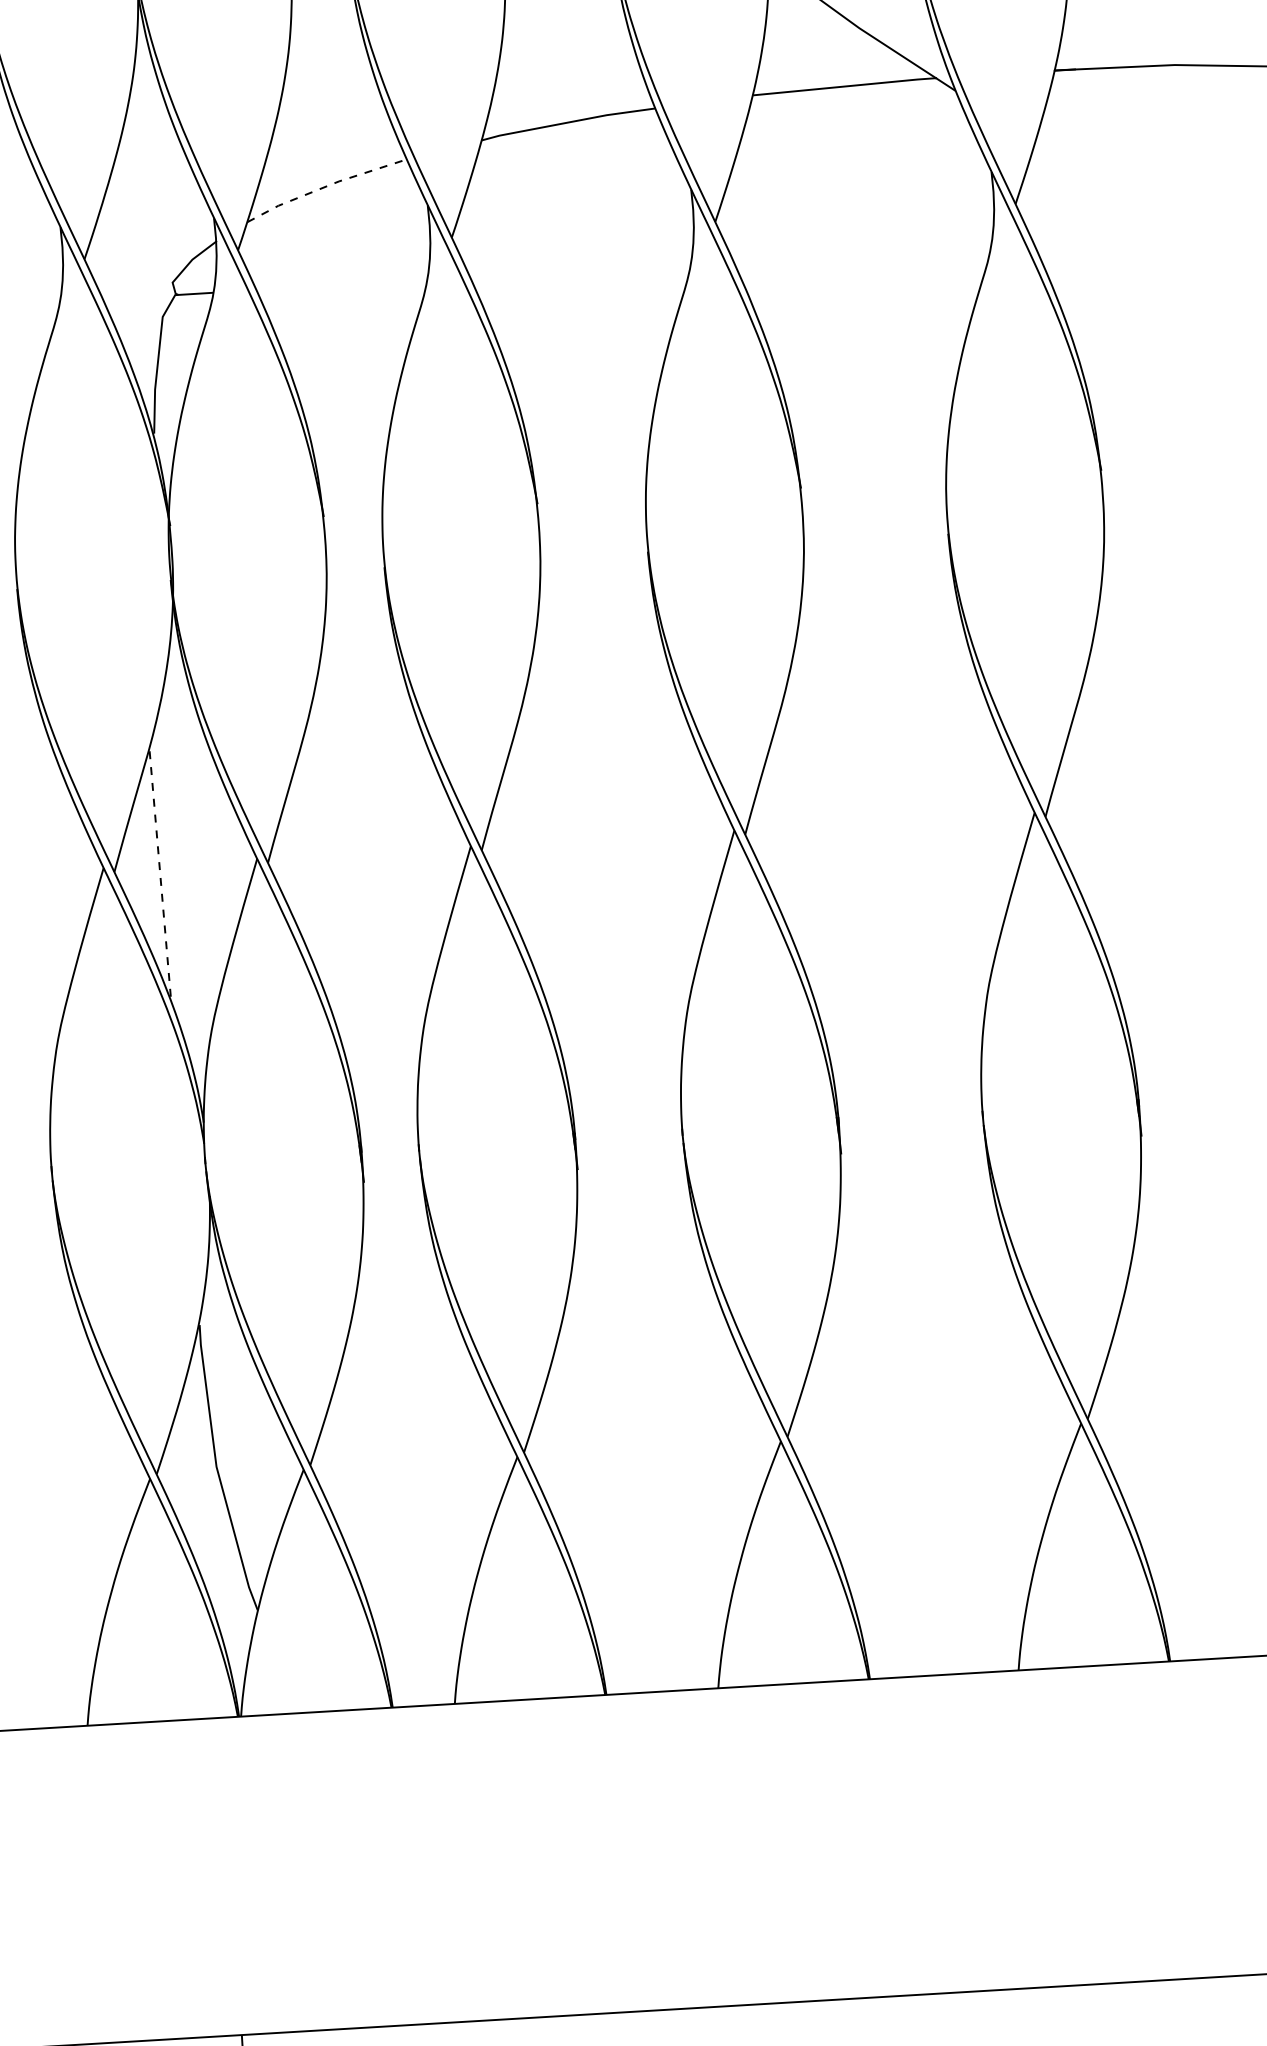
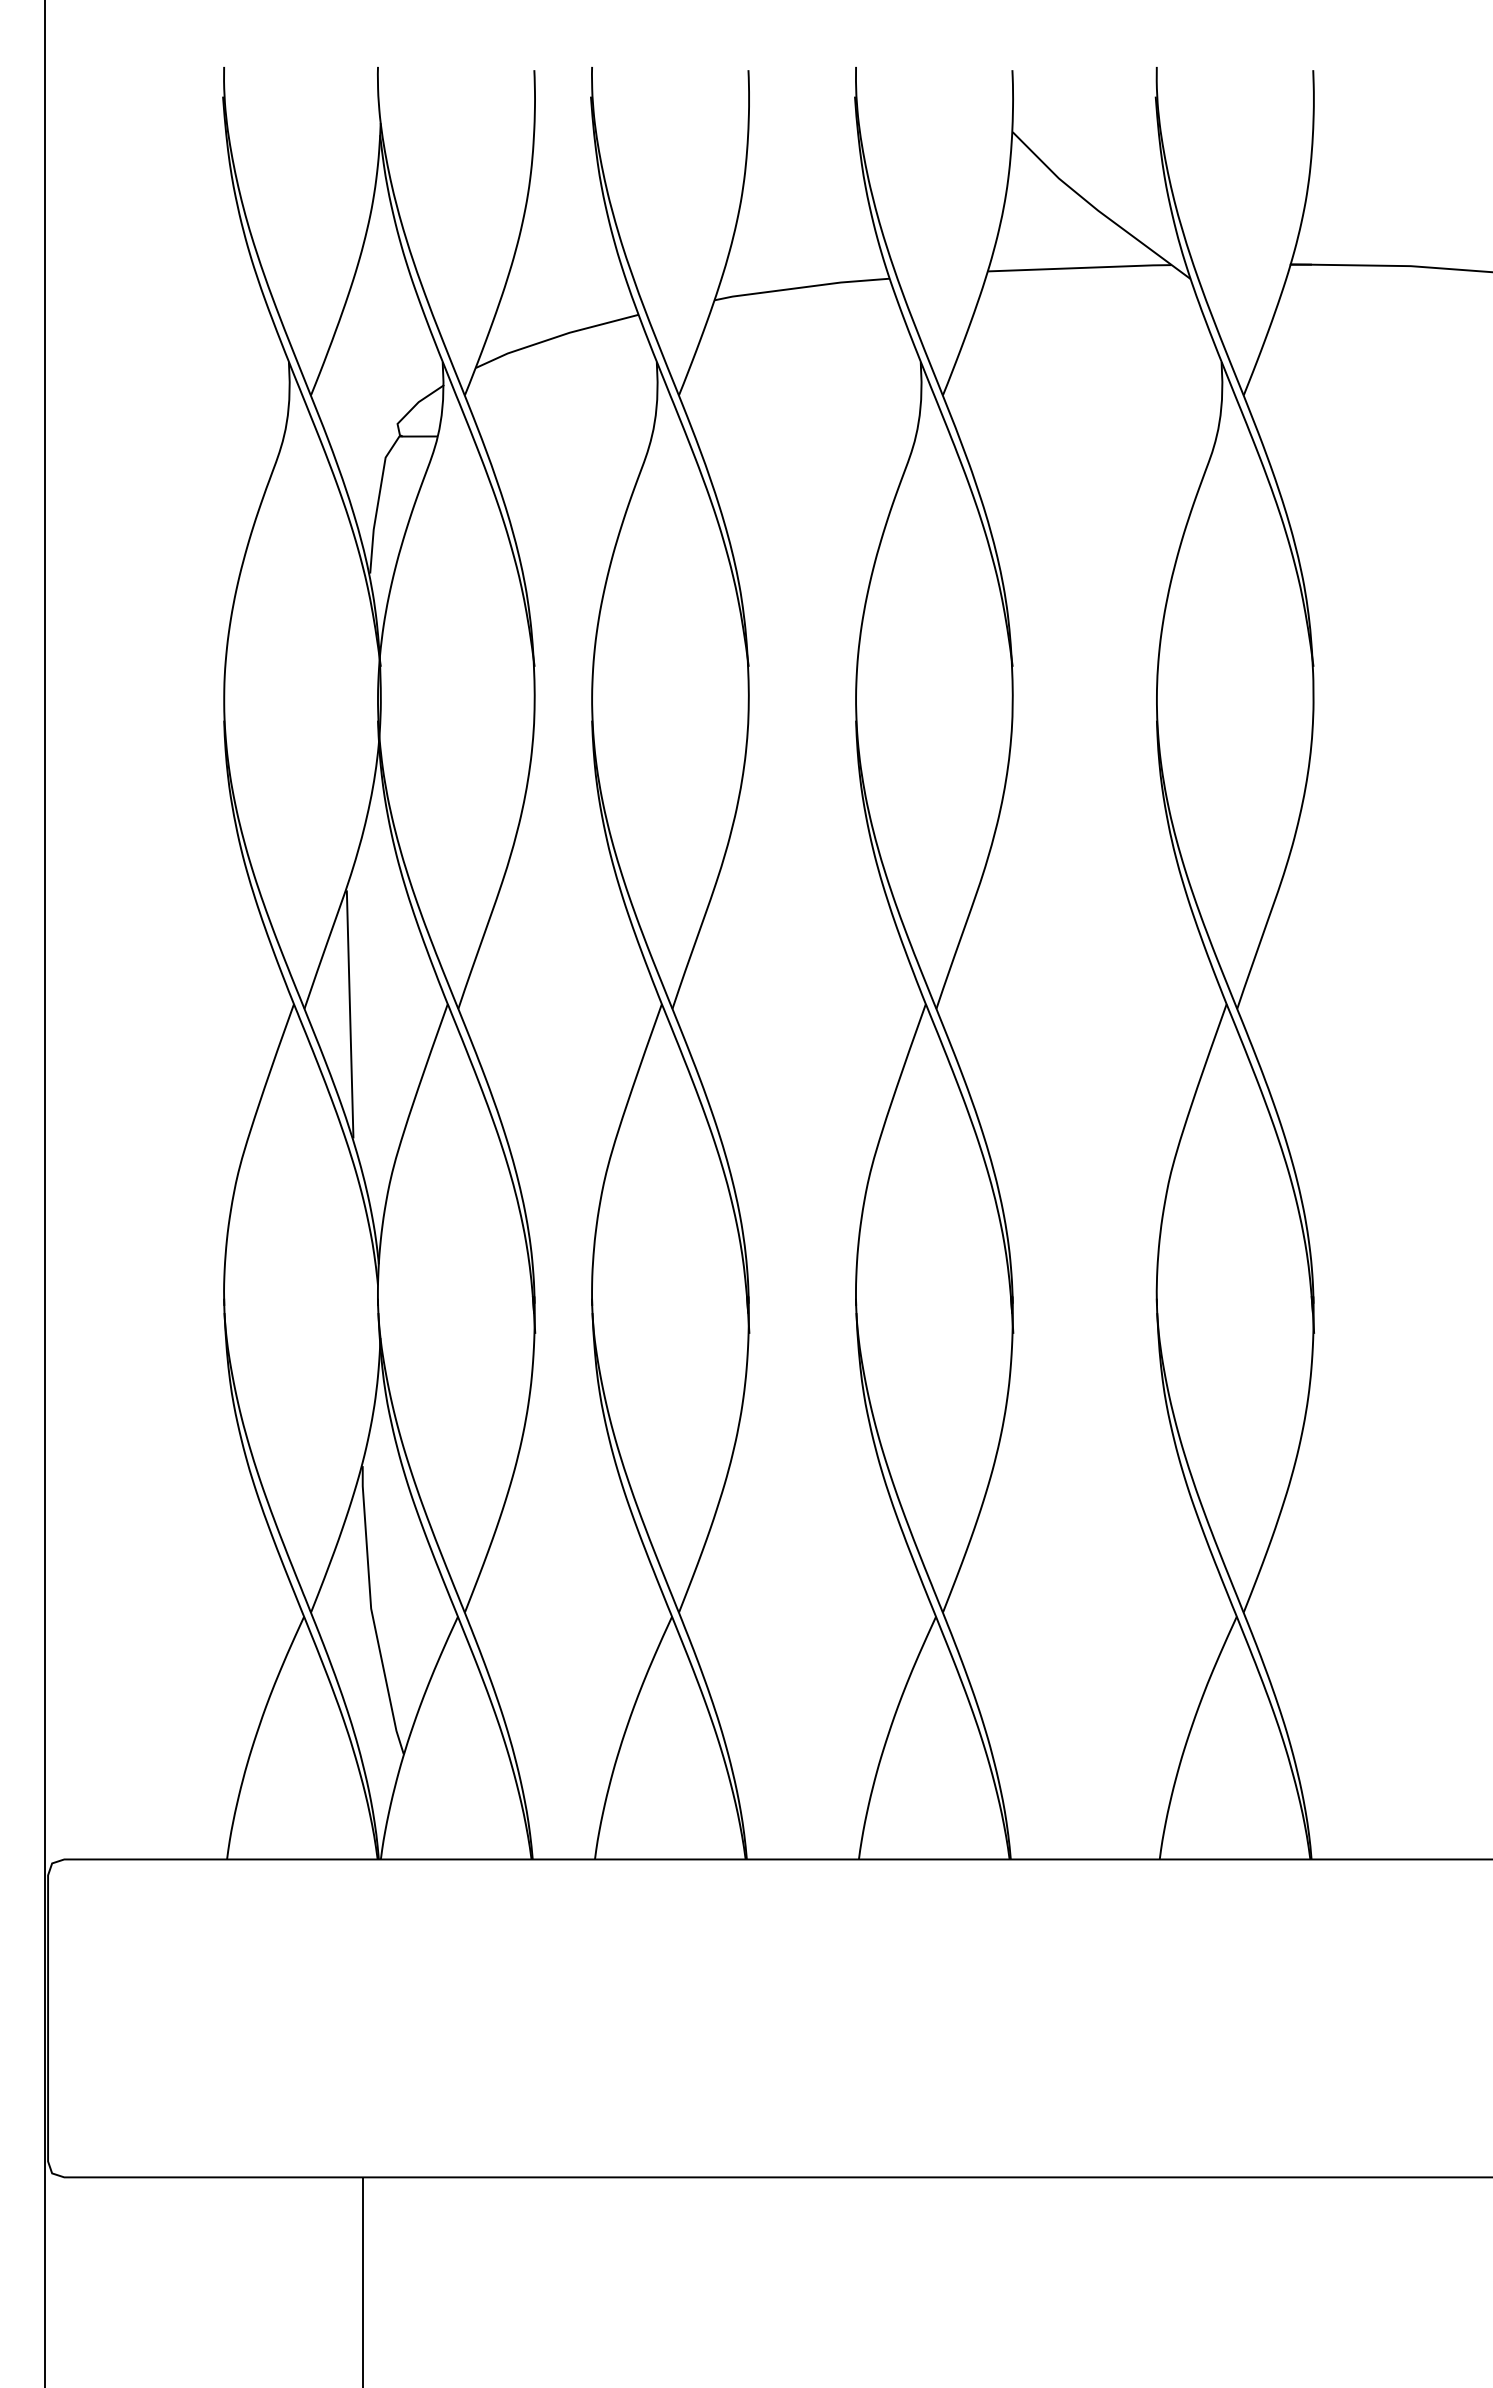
line: (326, 186) -> (556, 337), dashed -> solid
line: (160, 874) -> (350, 1014), dashed -> solid

